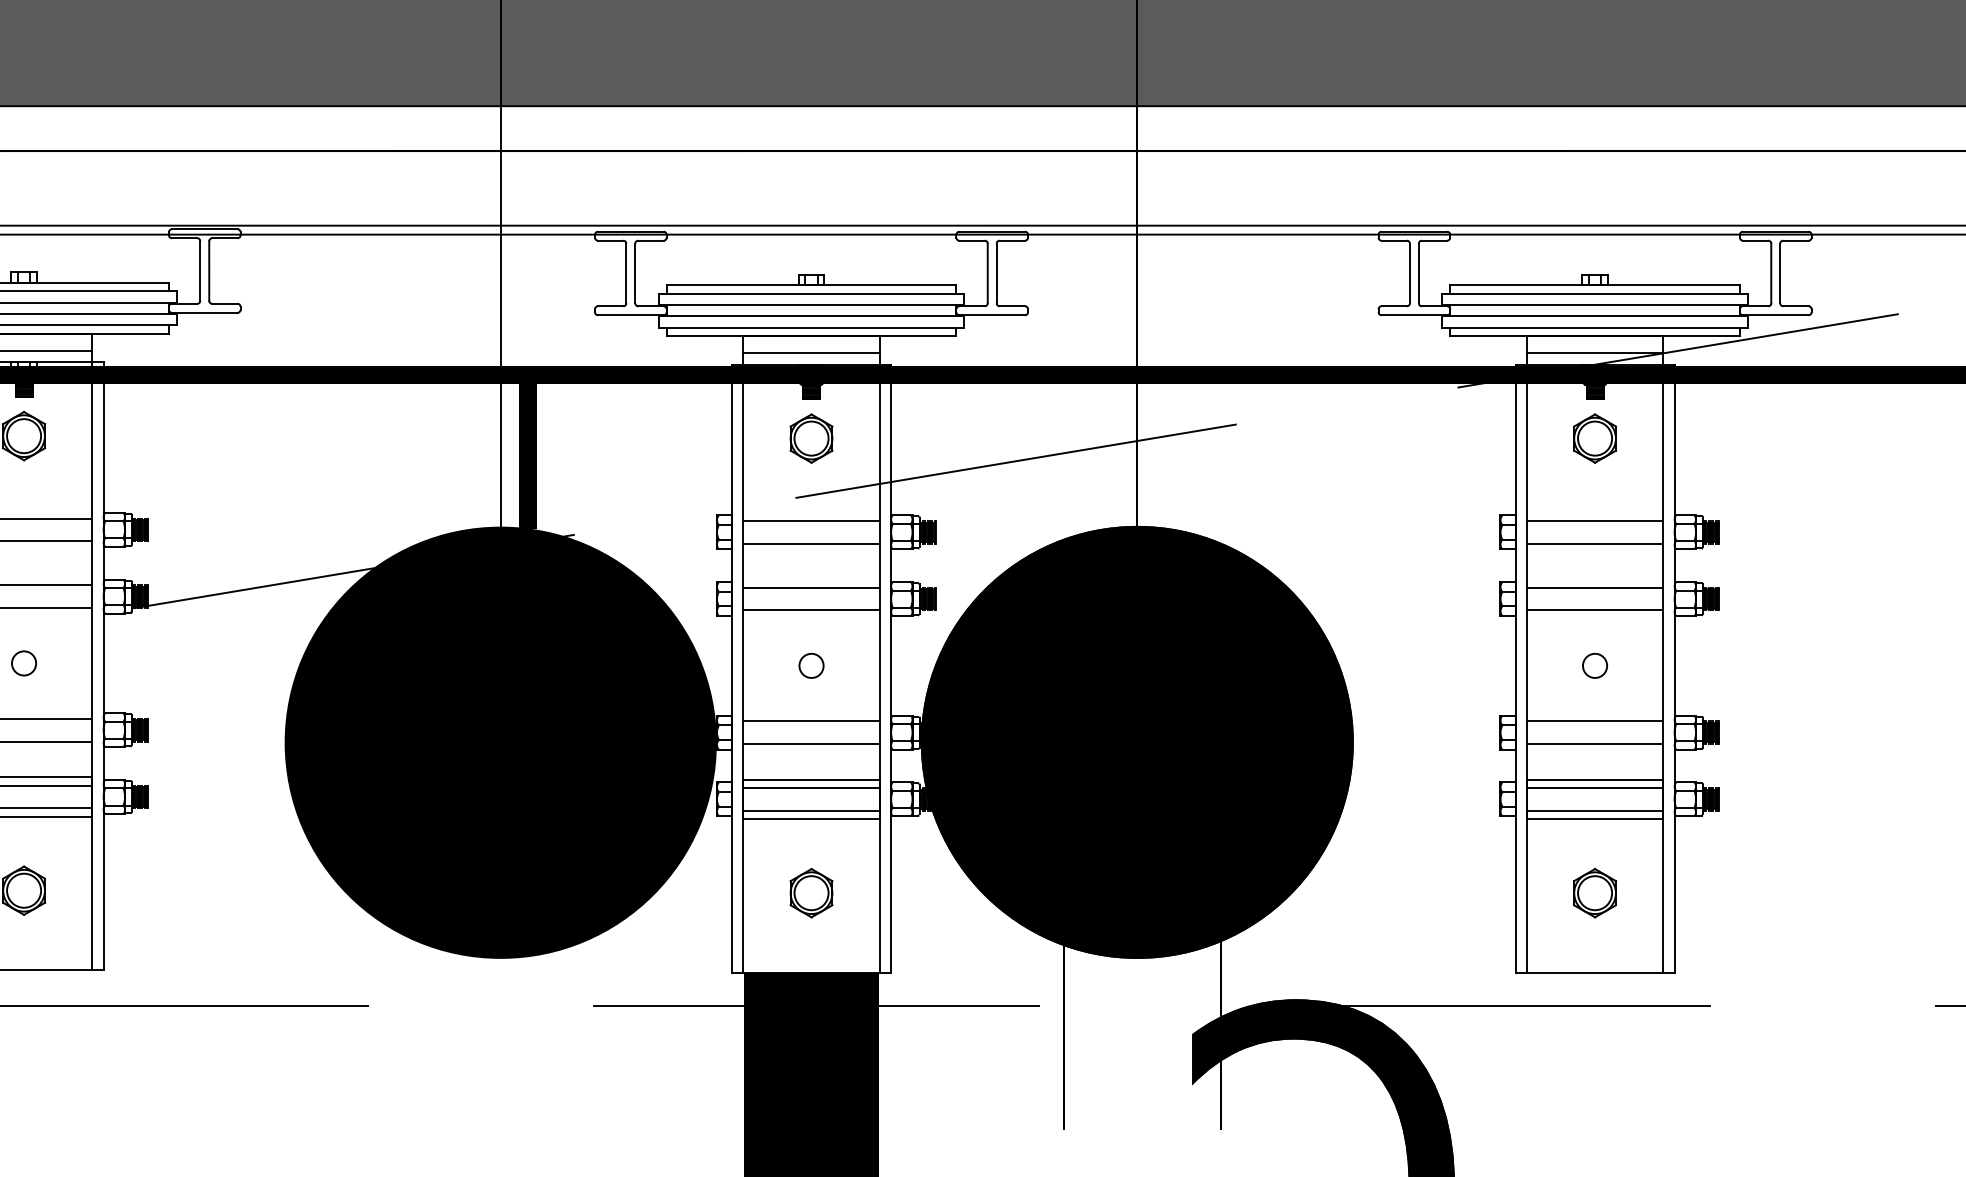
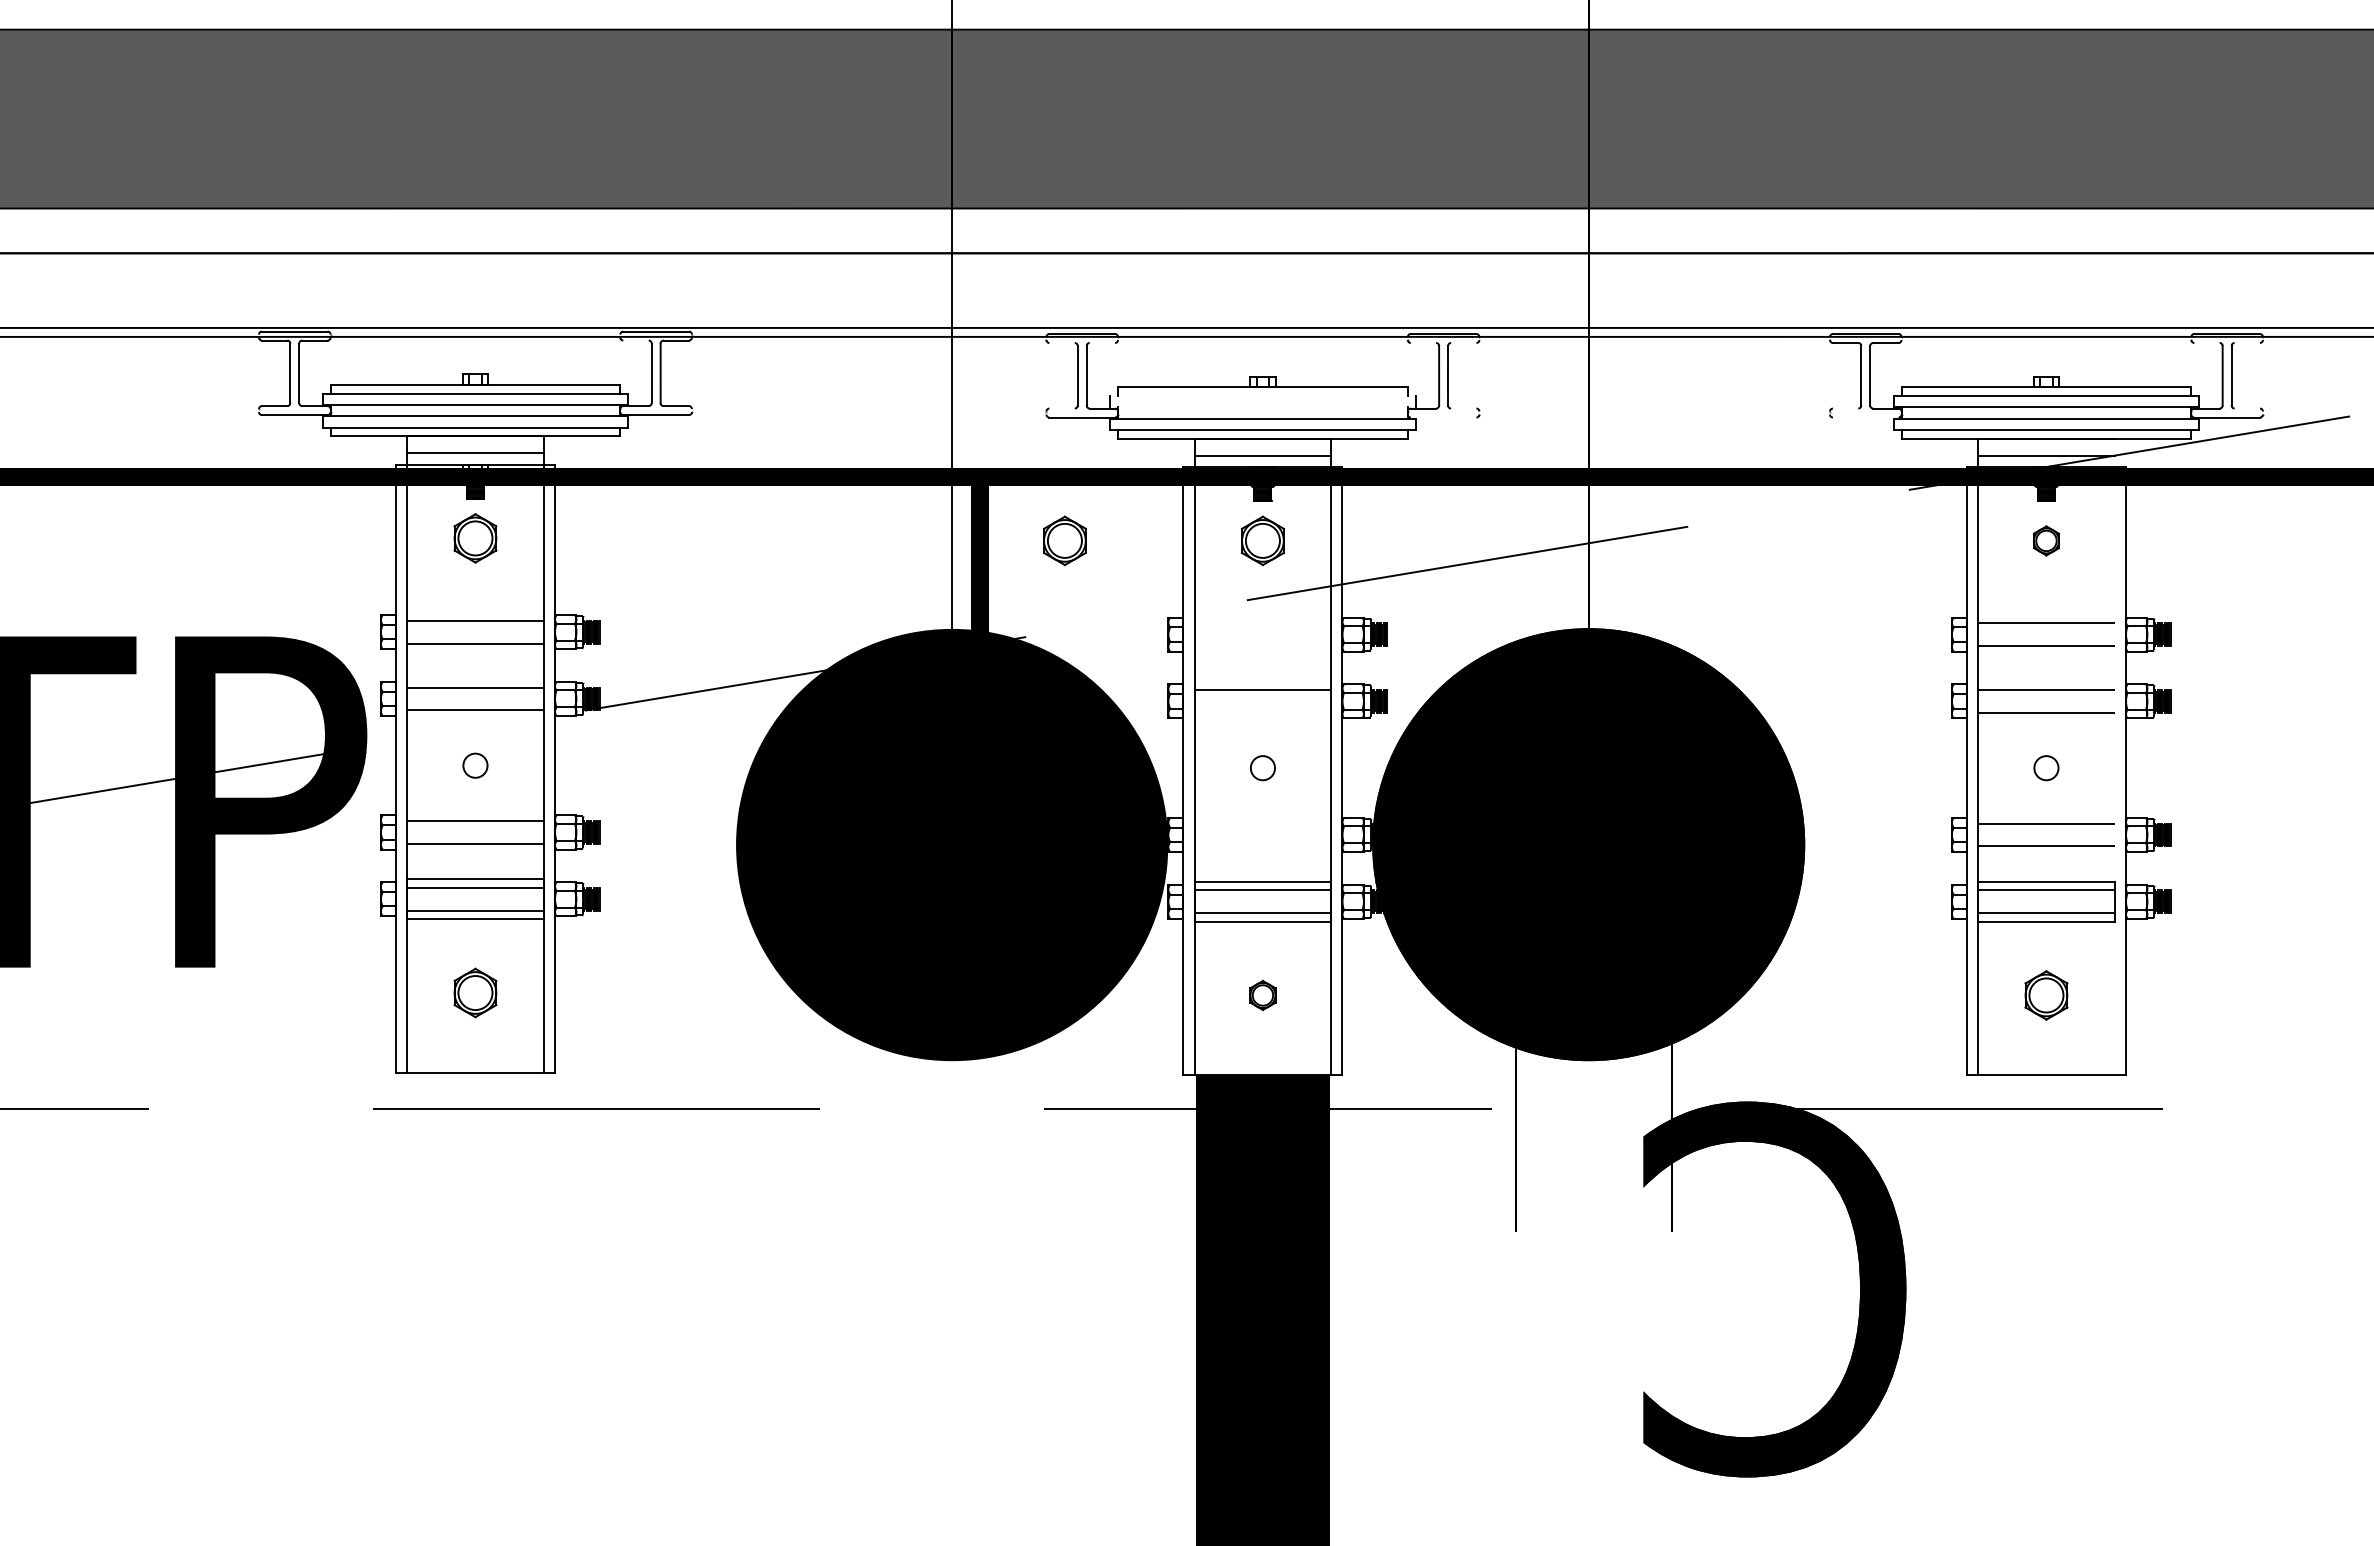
line: (184, 238) -> (635, 340), removed
line: (610, 241) -> (1061, 343), removed
line: (651, 241) -> (1102, 343), removed
line: (972, 241) -> (1423, 343), removed
line: (1012, 241) -> (1463, 343), removed
line: (1755, 241) -> (2206, 343), removed
line: (1795, 241) -> (2246, 343), removed
line: (811, 294) -> (1262, 396), removed
line: (811, 305) -> (1262, 407), removed
line: (610, 306) -> (1061, 408), removed
line: (1012, 306) -> (1463, 408), removed
line: (1394, 306) -> (1845, 408), removed
line: (1795, 306) -> (2246, 408), removed
line: (992, 315) -> (1443, 417), removed
line: (1414, 315) -> (1865, 417), removed
part: (613, 438) -> (1064, 540), added
part: (1595, 438) -> (2046, 540), size x0.6
line: (811, 521) -> (1262, 623), removed
line: (811, 544) -> (1262, 646), removed
line: (811, 610) -> (1262, 712), removed
line: (1663, 654) -> (2114, 756), removed
line: (811, 721) -> (1262, 823), removed
line: (811, 744) -> (1262, 846), removed
part: (811, 893) -> (1262, 995), size x0.6

